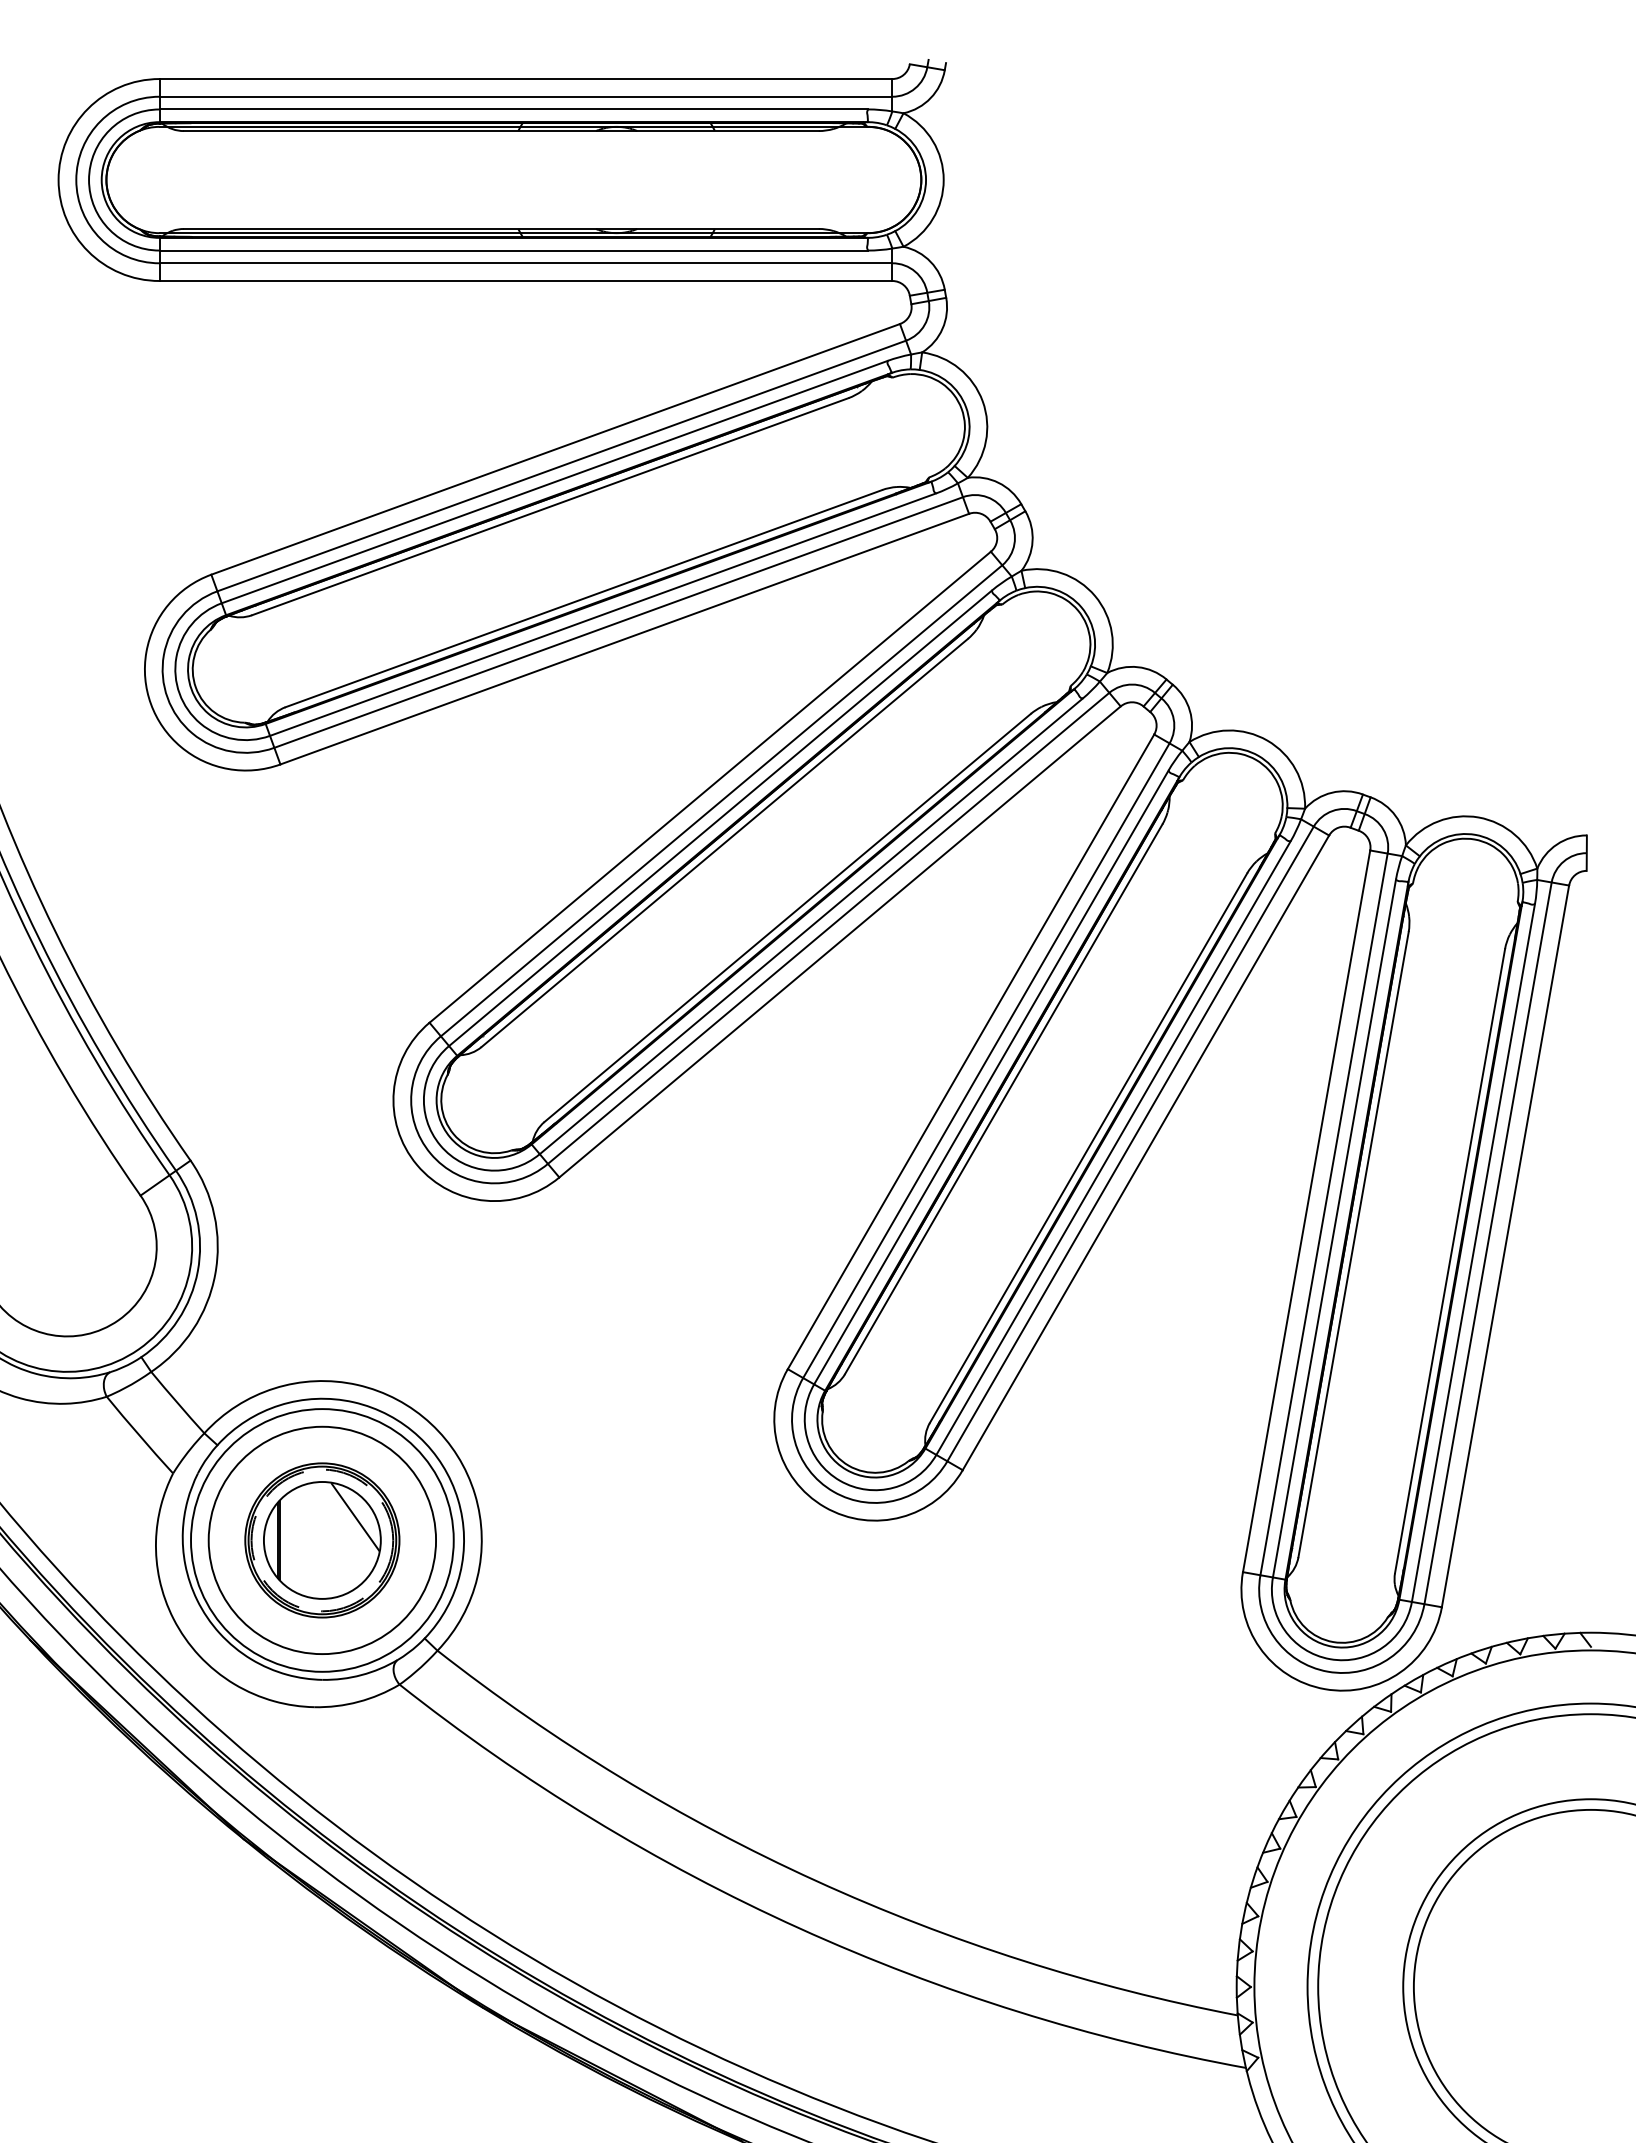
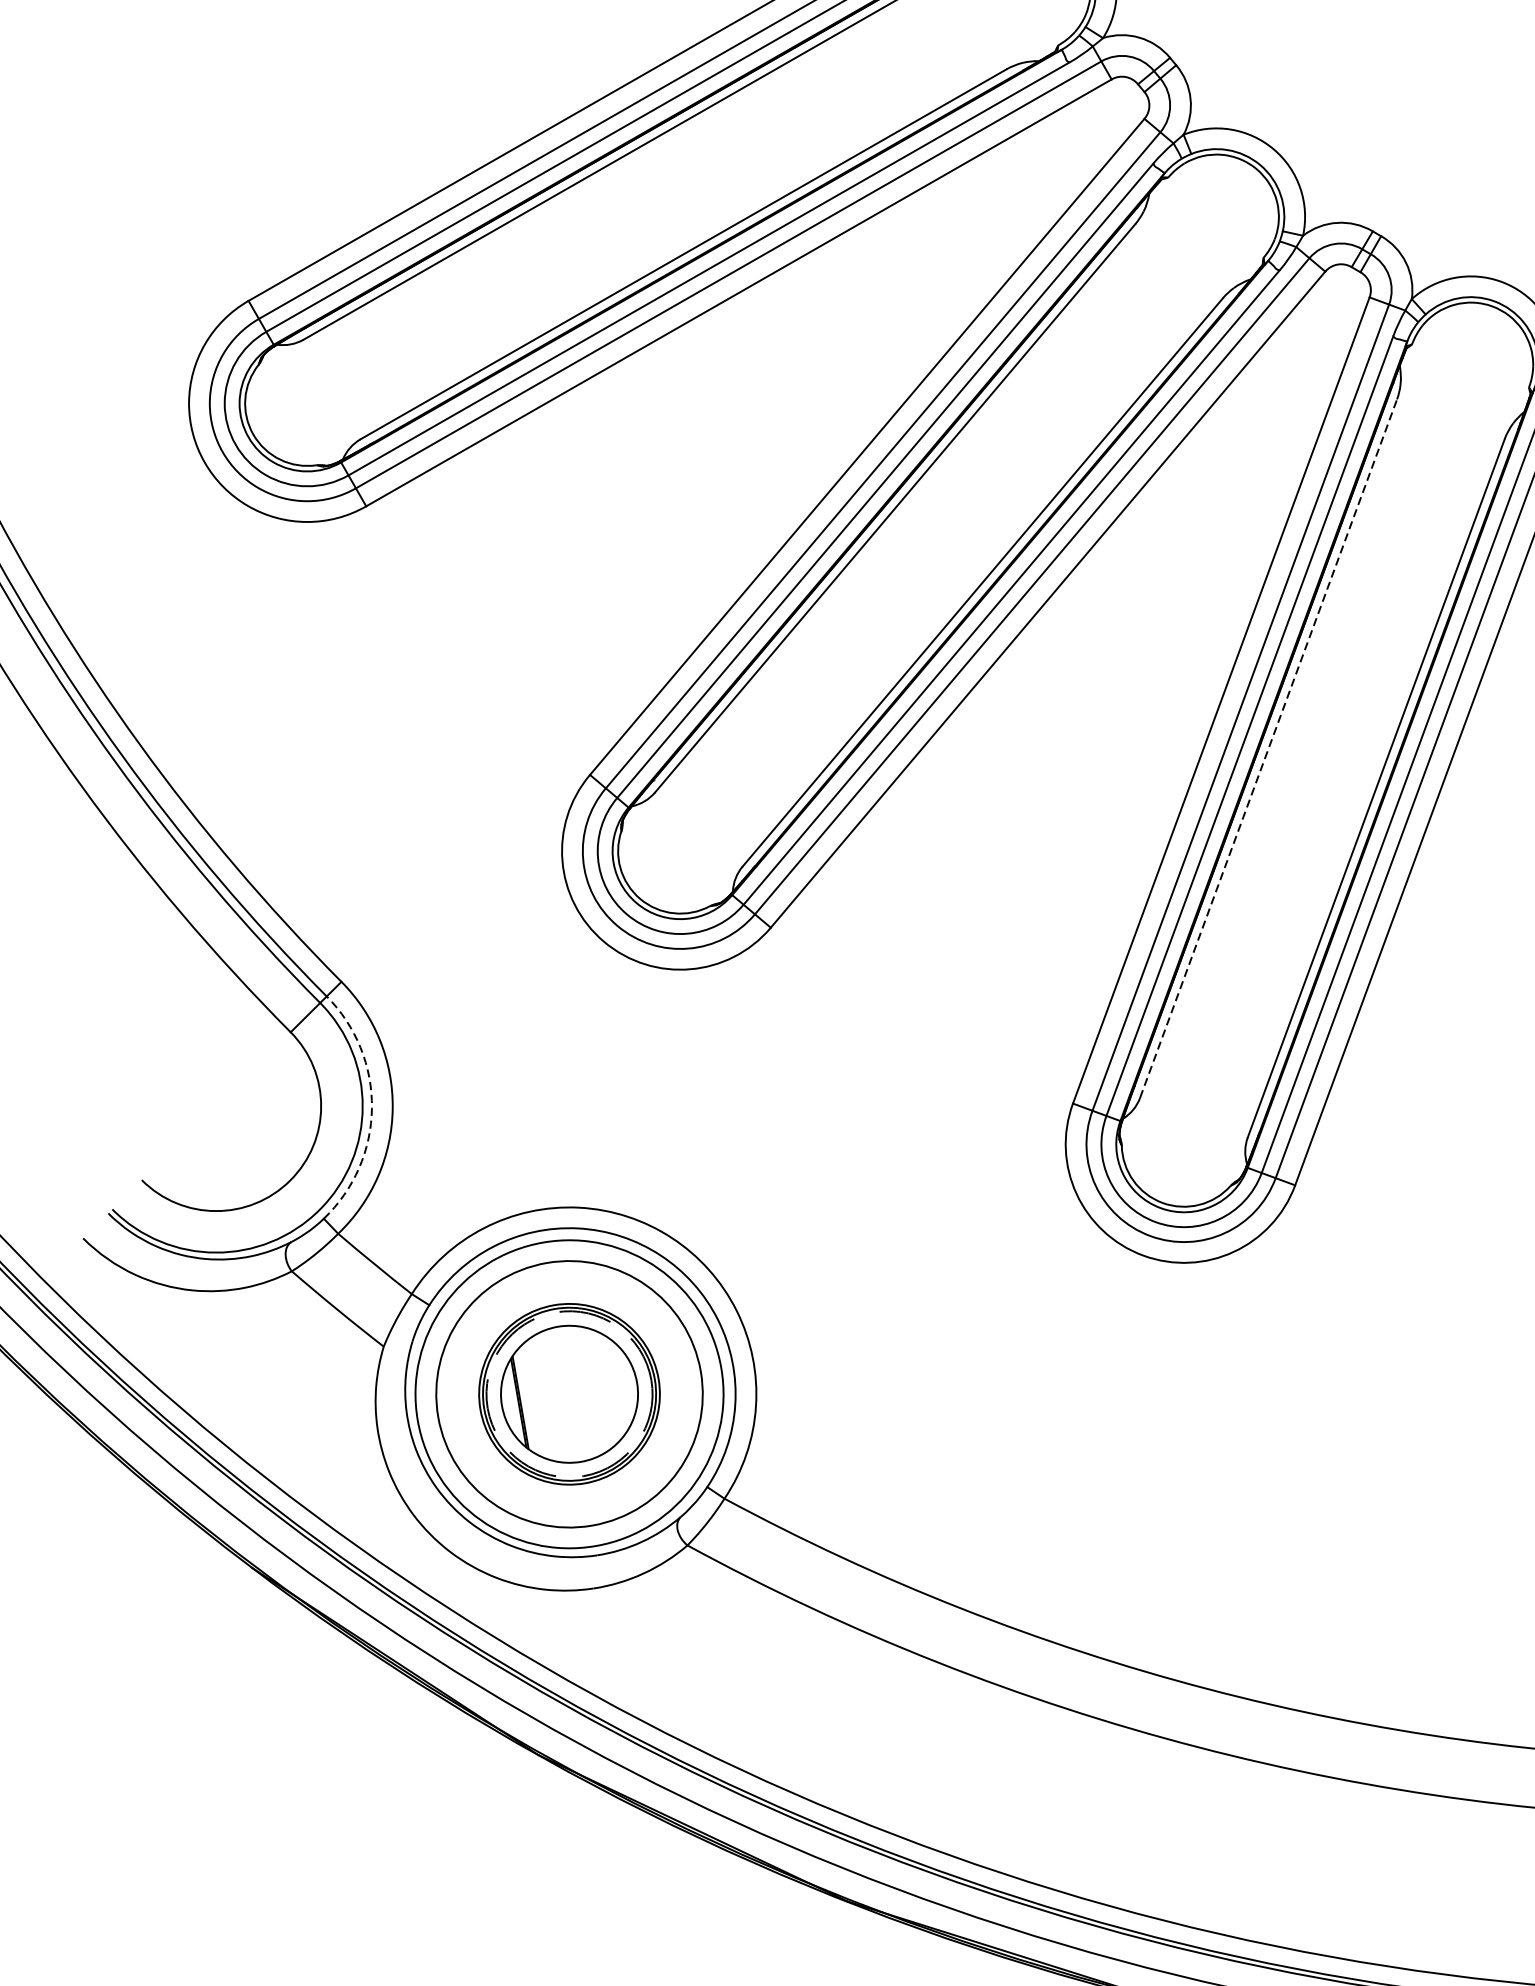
line: (1004, 1098) -> (1269, 747), solid -> dashed
arc: (197, 1271) -> (371, 1108), solid -> dashed
line: (355, 1516) -> (603, 1360), removed

